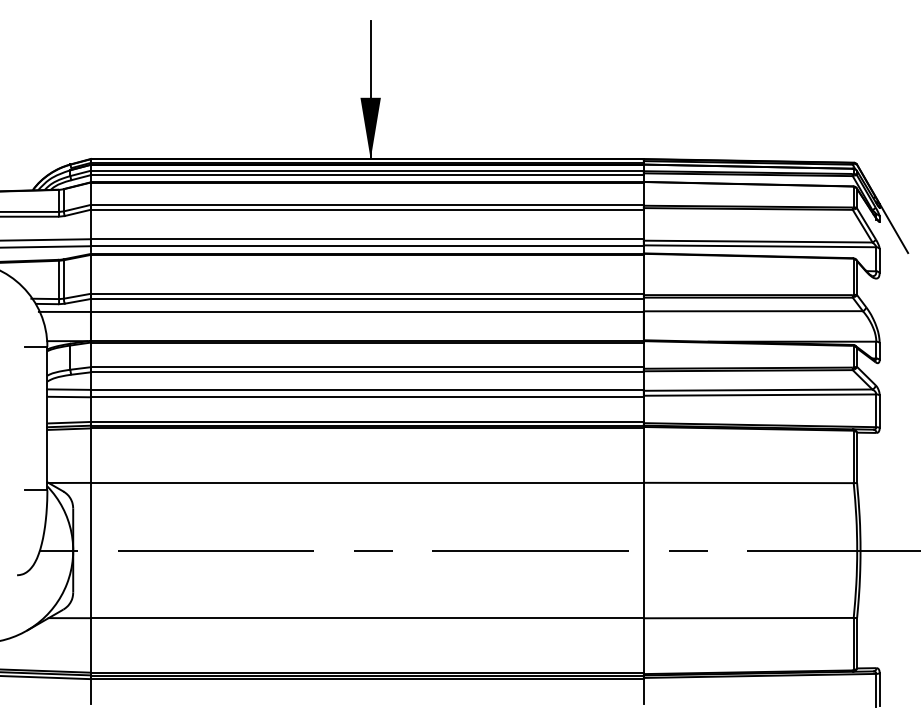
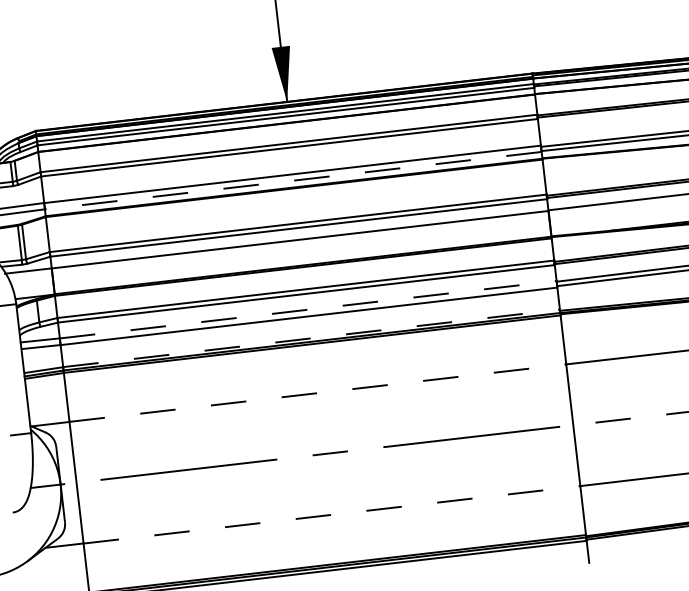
line: (366, 246) -> (292, 180), solid -> dashed
line: (367, 389) -> (308, 309), solid -> dashed
line: (367, 421) -> (311, 338), solid -> dashed
line: (367, 482) -> (317, 392), solid -> dashed
line: (367, 618) -> (332, 515), solid -> dashed

